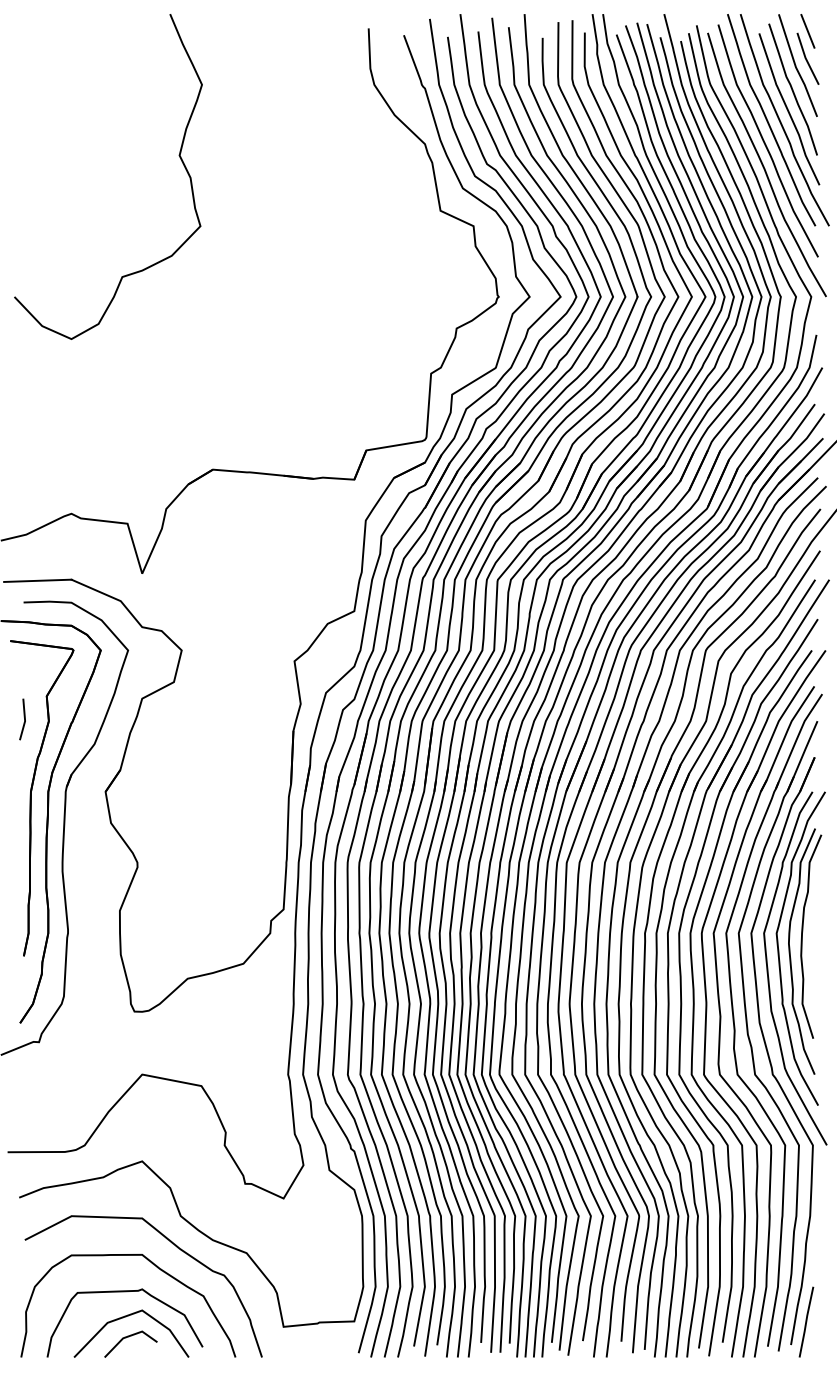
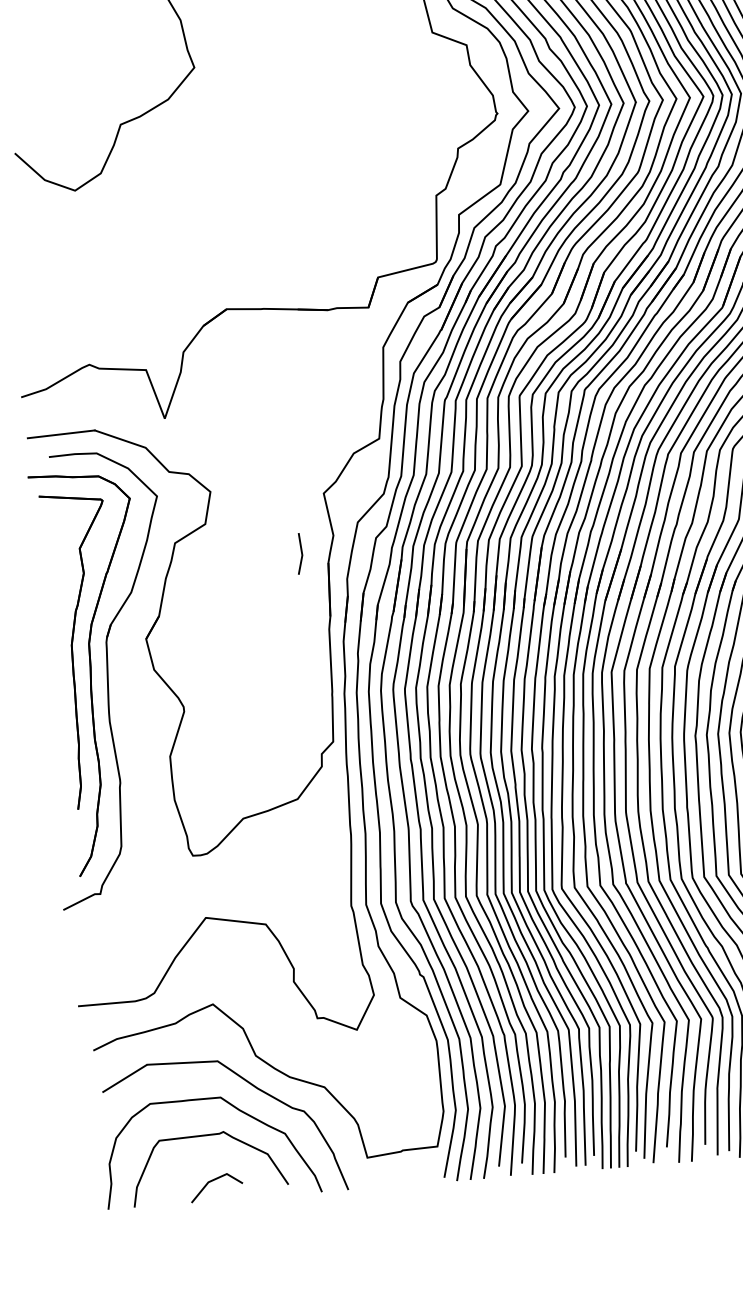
line: (24, 719) -> (301, 553), moved
line: (126, 1317) -> (210, 1161), removed

